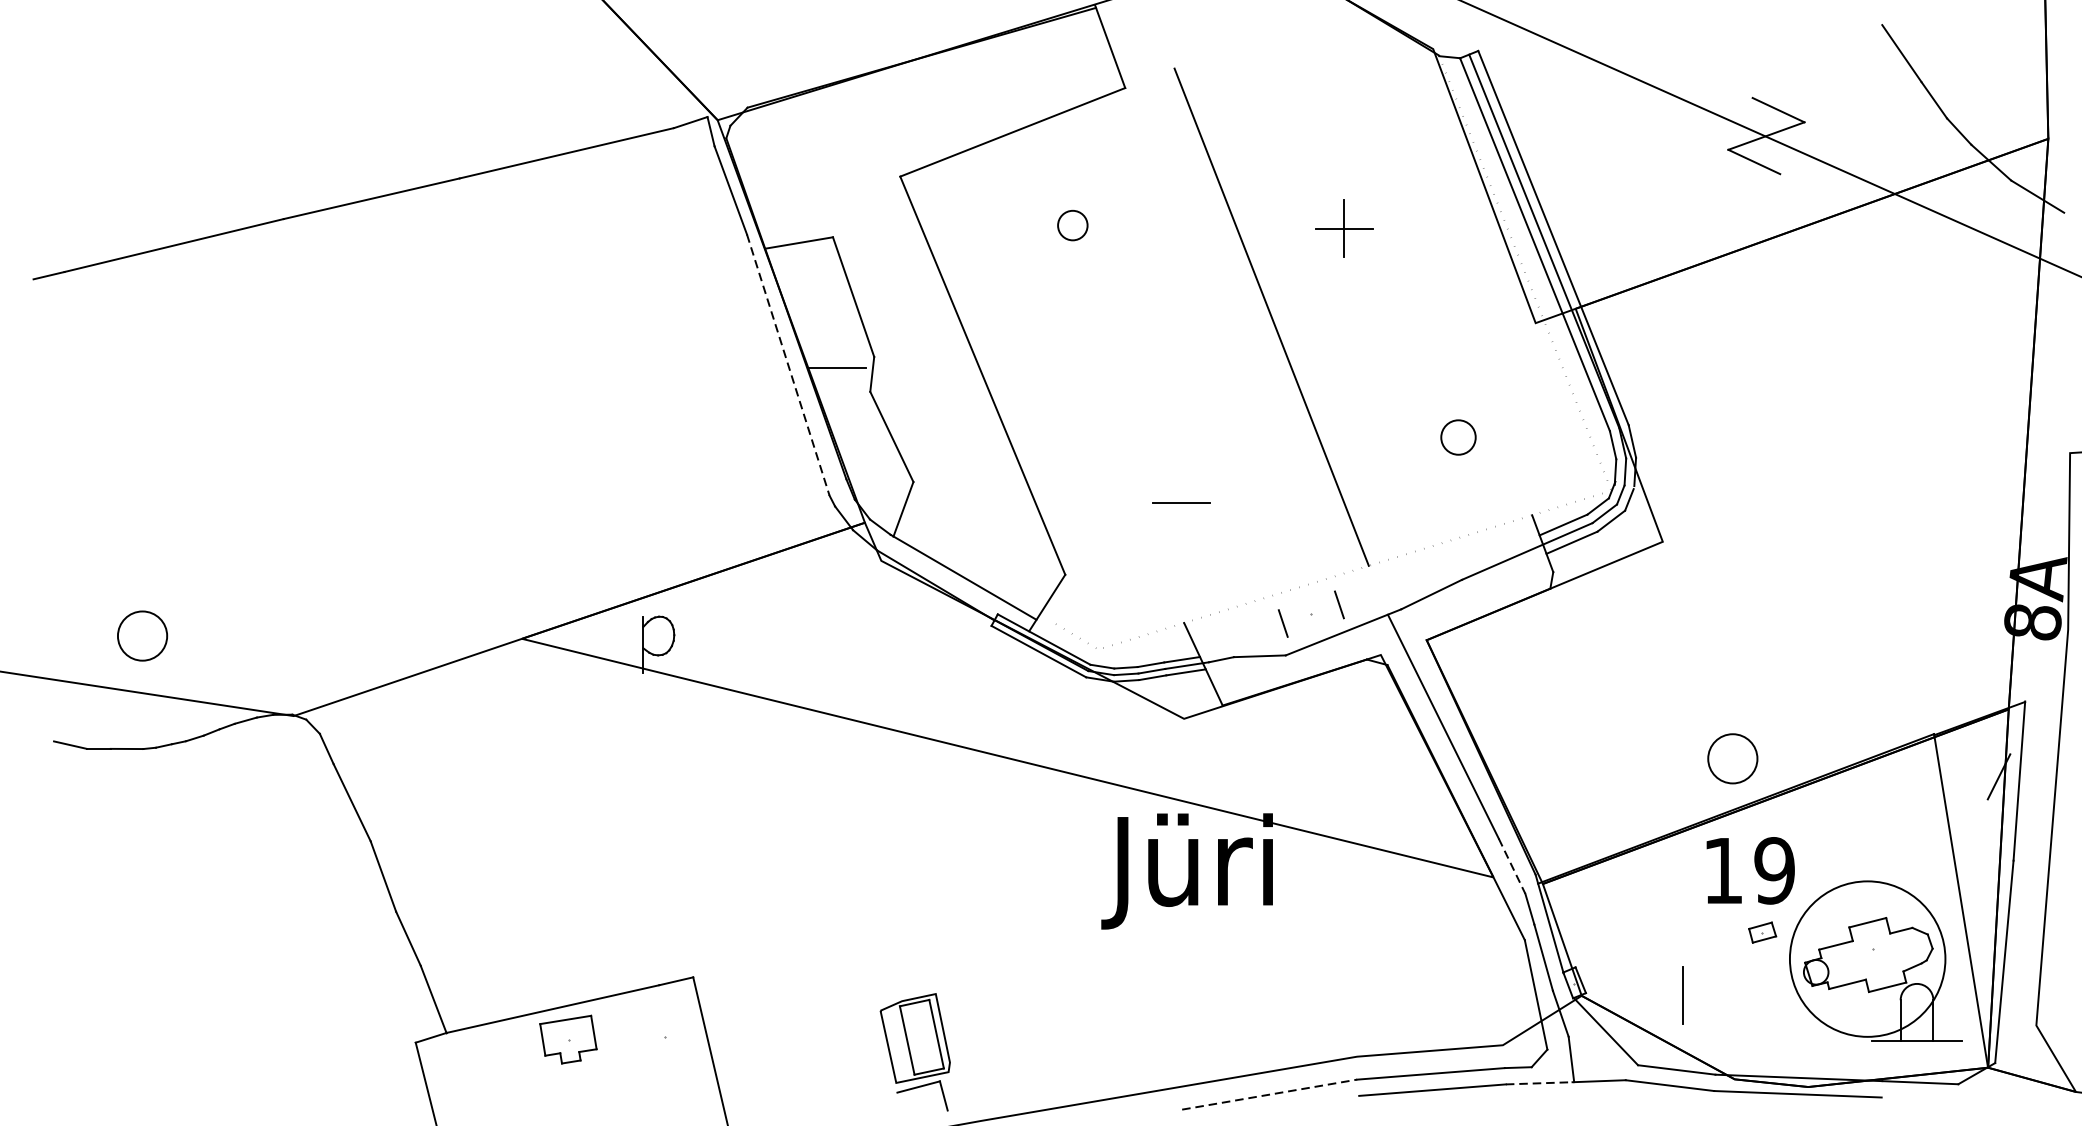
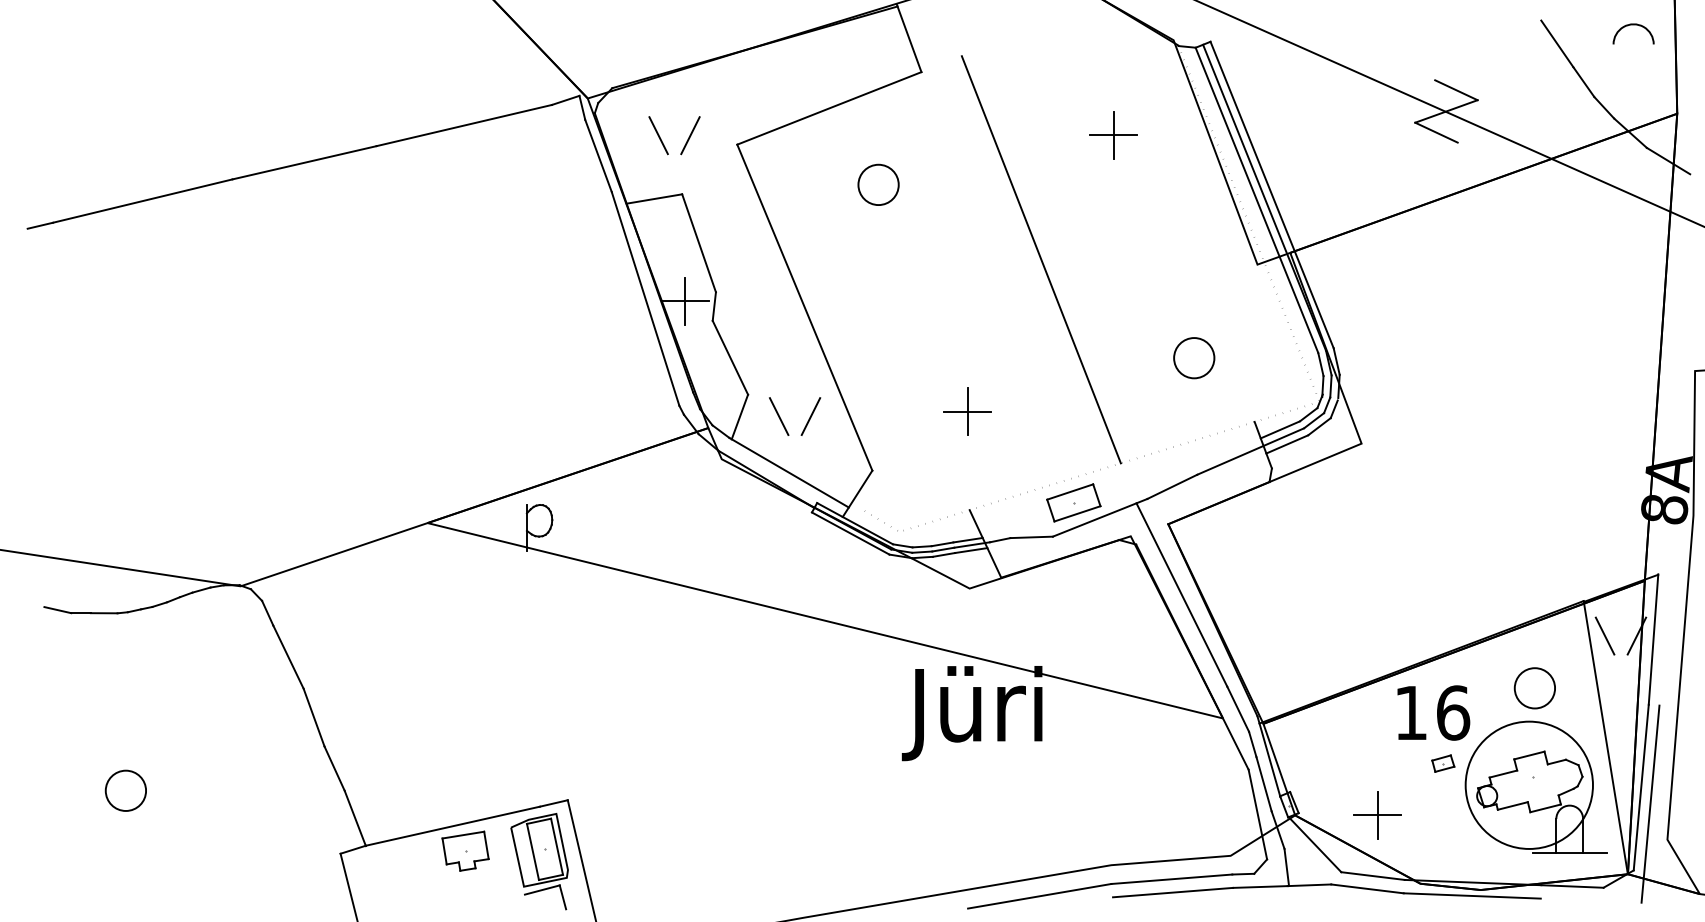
arc: (1994, 31) -> (1633, 25), added
line: (804, 165) -> (658, 135), added
line: (843, 165) -> (690, 135), added
circle: (1072, 225) -> (878, 184), size x1.67
part: (1343, 228) -> (1113, 135), moved
line: (788, 365) -> (645, 299), dashed -> solid
line: (837, 366) -> (685, 300), added
circle: (1458, 437) -> (1194, 358), size x1.43
line: (1181, 502) -> (967, 411), added
line: (950, 508) -> (778, 416), added
line: (989, 508) -> (810, 416), added
line: (1307, 600) -> (1070, 491), added
line: (1315, 627) -> (1077, 513), added
circle: (142, 635) -> (125, 790), moved
circle: (1732, 759) -> (1534, 688), moved
line: (1959, 776) -> (1604, 635), added
line: (1512, 866) -> (1238, 709), dashed -> solid
text: (1775, 870) -> (1453, 712), 19 -> 16
line: (2015, 981) -> (1650, 803), added
line: (1682, 995) -> (1377, 815), added
part: (915, 1052) -> (539, 861), moved
line: (1539, 1082) -> (1260, 886), dashed -> solid
line: (1269, 1094) -> (1039, 896), dashed -> solid

